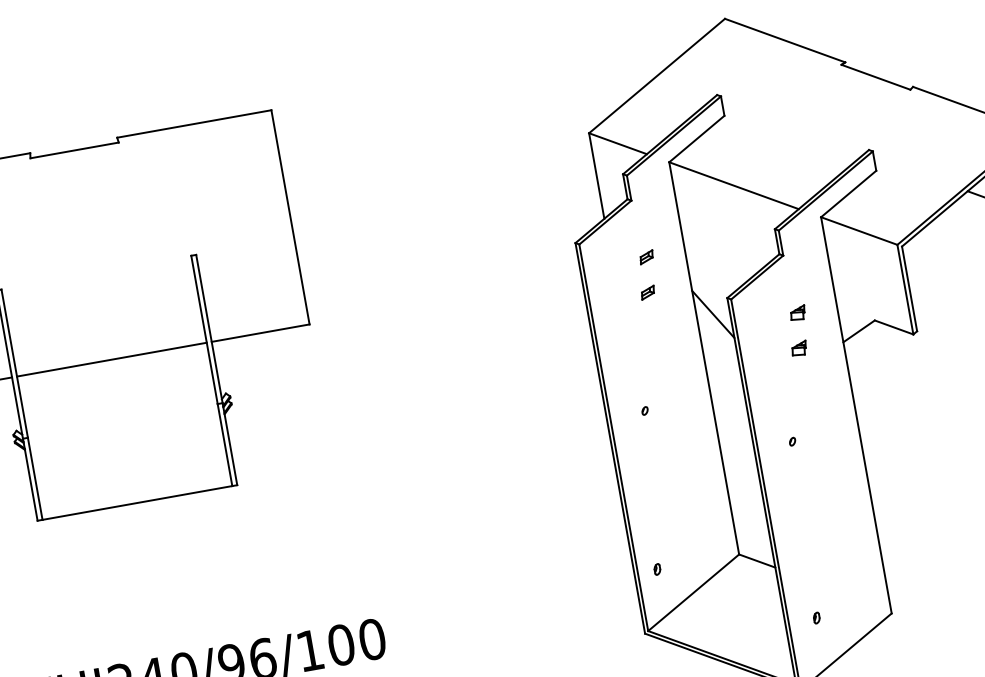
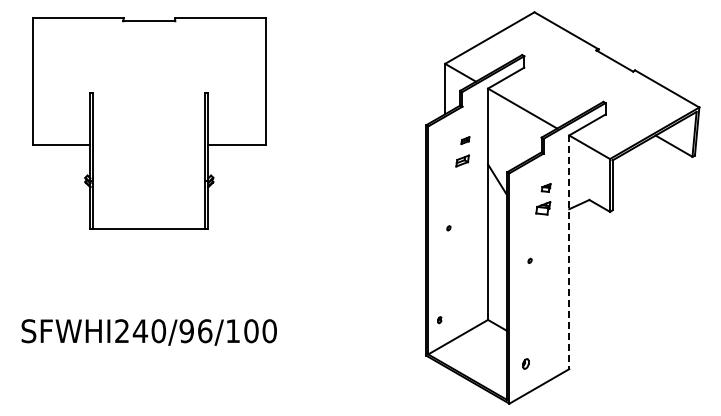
part: (647, 291) -> (462, 160), size x1.6
part: (799, 348) -> (543, 208), size x1.6
line: (112, 359) -> (149, 144), removed
line: (856, 415) -> (569, 252), solid -> dashed
part: (816, 618) -> (525, 364), size x1.6

